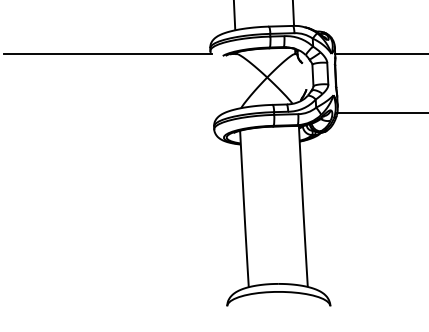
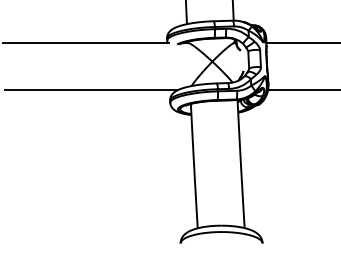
line: (115, 112) -> (91, 89), added

